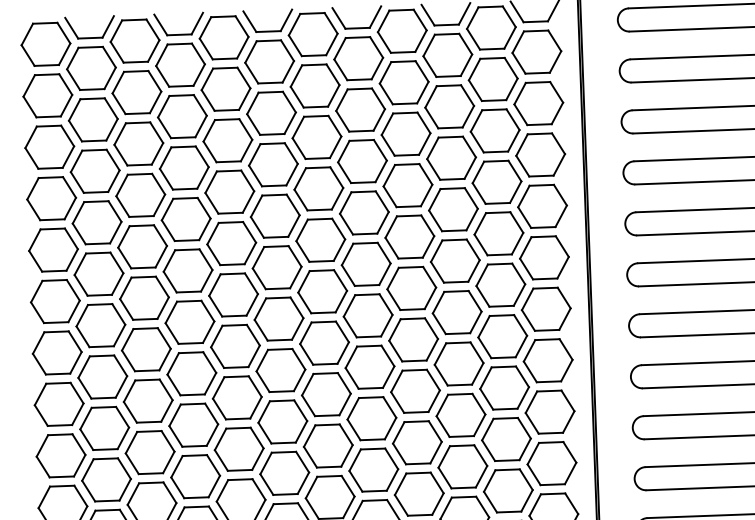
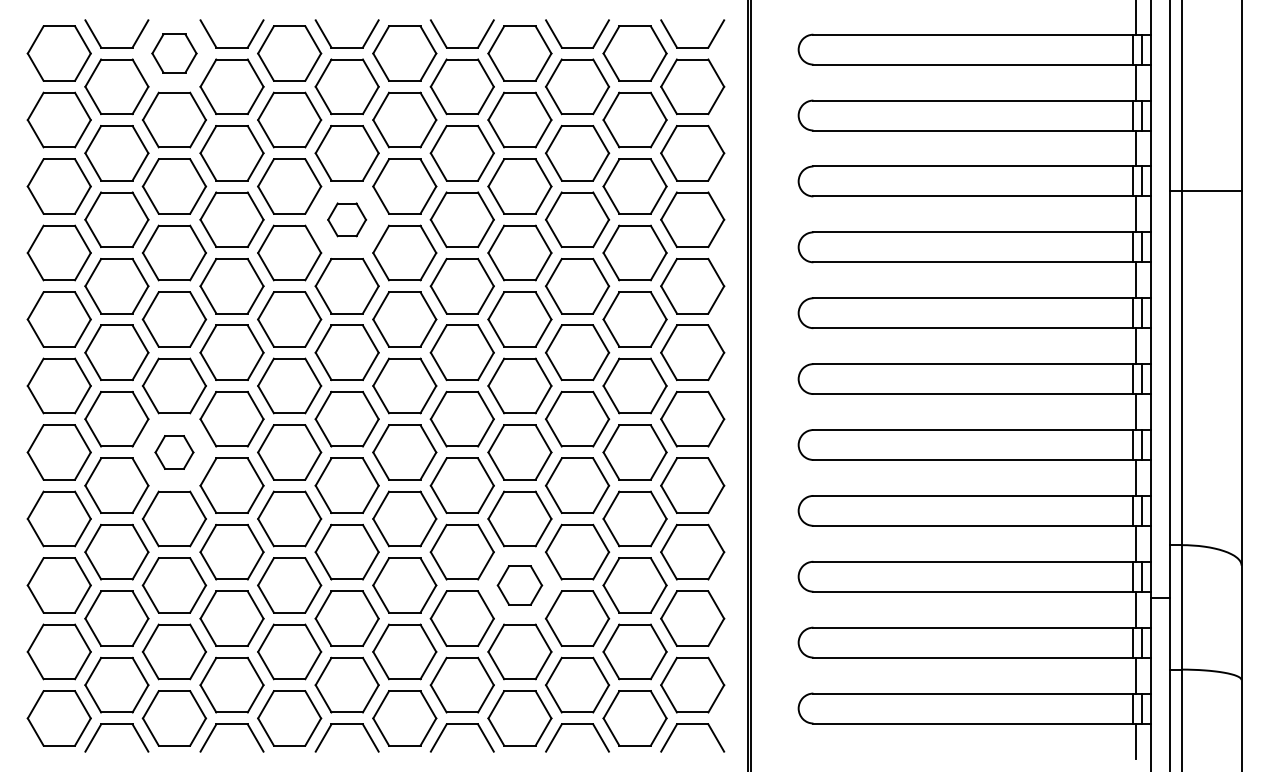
part: (135, 41) -> (174, 53), size x0.7
part: (272, 164) -> (346, 219), size x0.6
part: (146, 349) -> (174, 452), size x0.6
part: (417, 442) -> (519, 585), size x0.7

